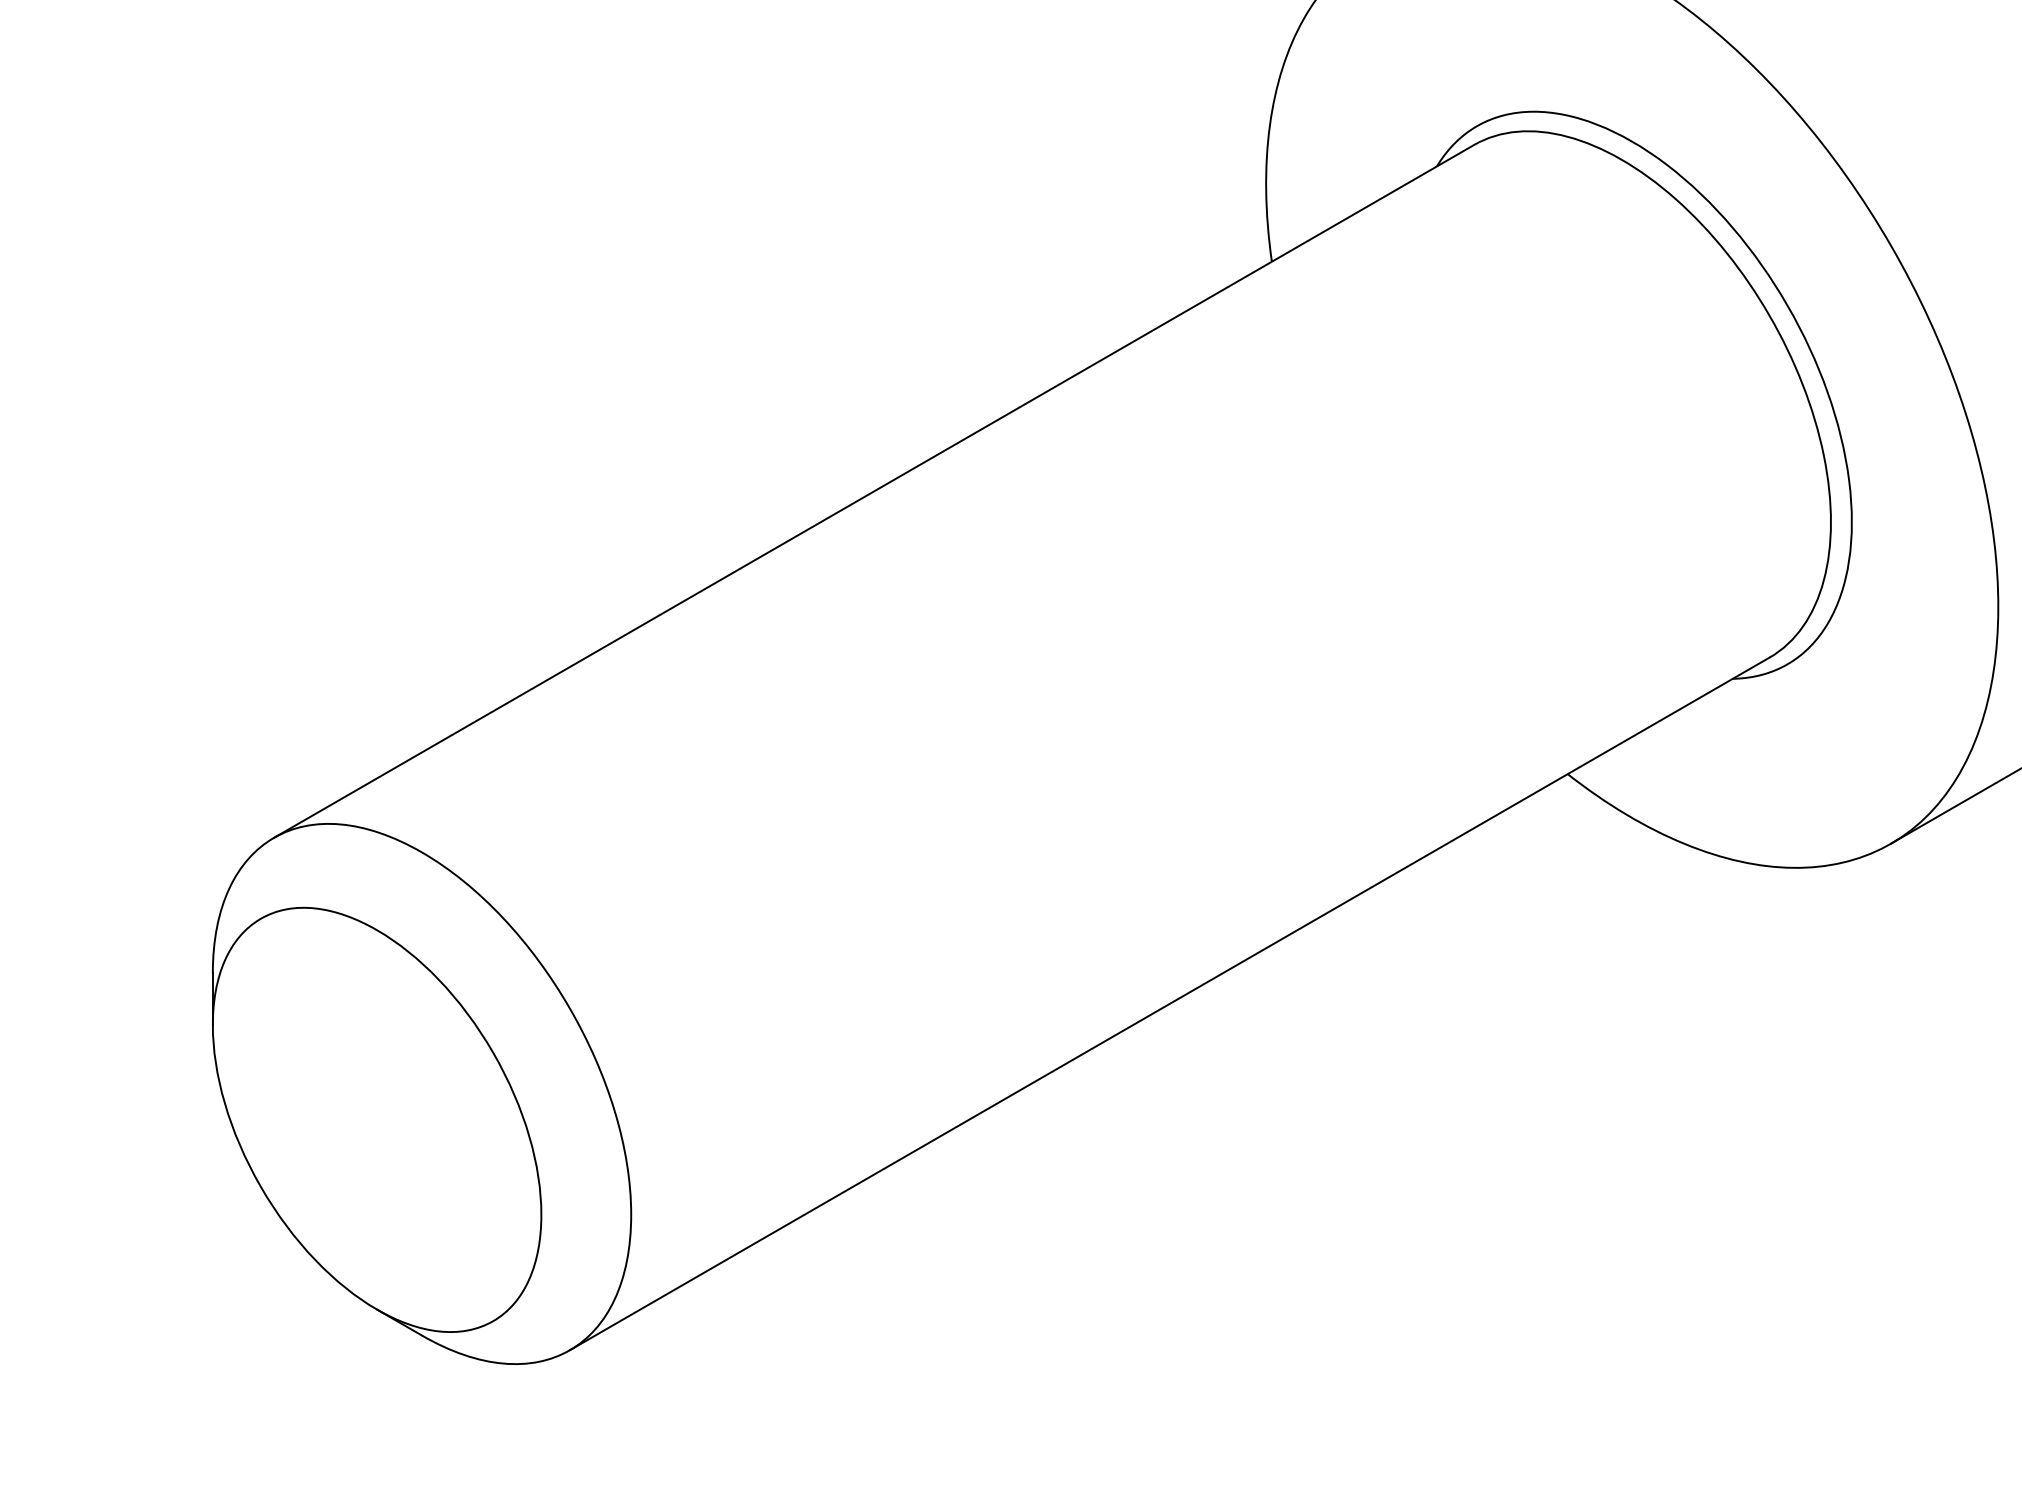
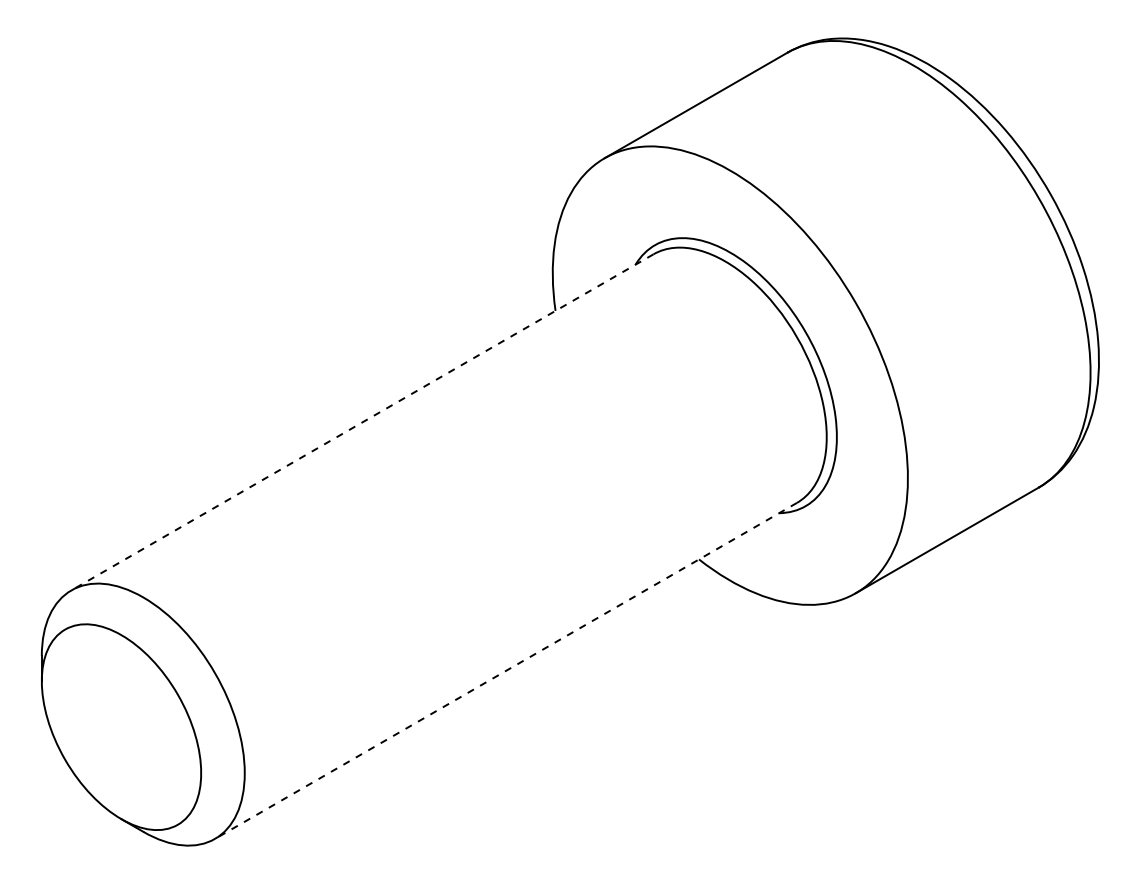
line: (873, 491) -> (362, 422), solid -> dashed
line: (1168, 1005) -> (505, 671), solid -> dashed

